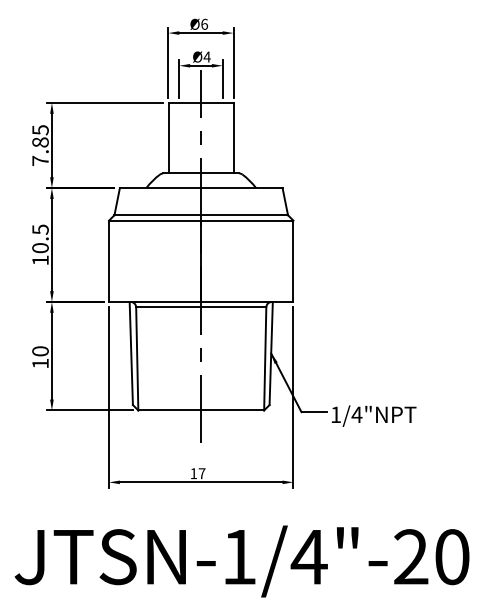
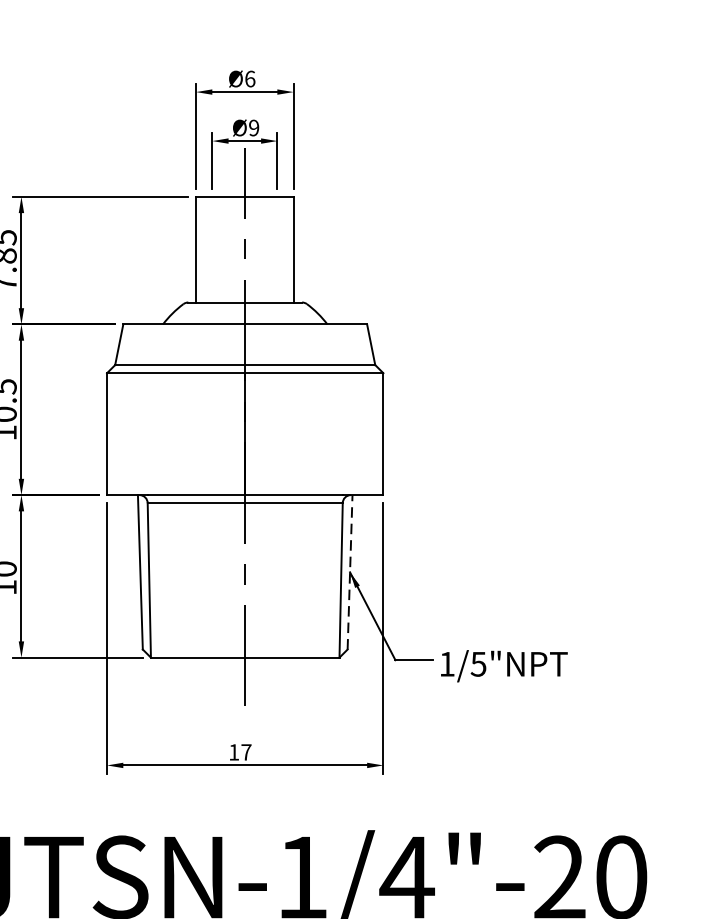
text: (206, 56) -> (253, 127), Ø4 -> Ø9
line: (271, 353) -> (350, 572), solid -> dashed
text: (356, 414) -> (477, 663), 1/4"NPT -> 1/5"NPT

